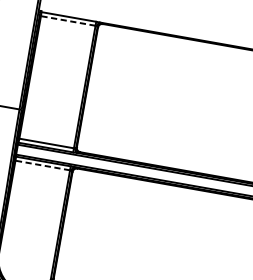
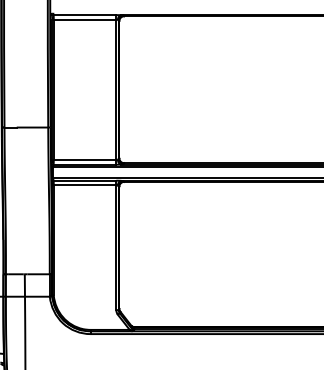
line: (67, 20) -> (84, 19), dashed -> solid
line: (42, 165) -> (84, 185), dashed -> solid

